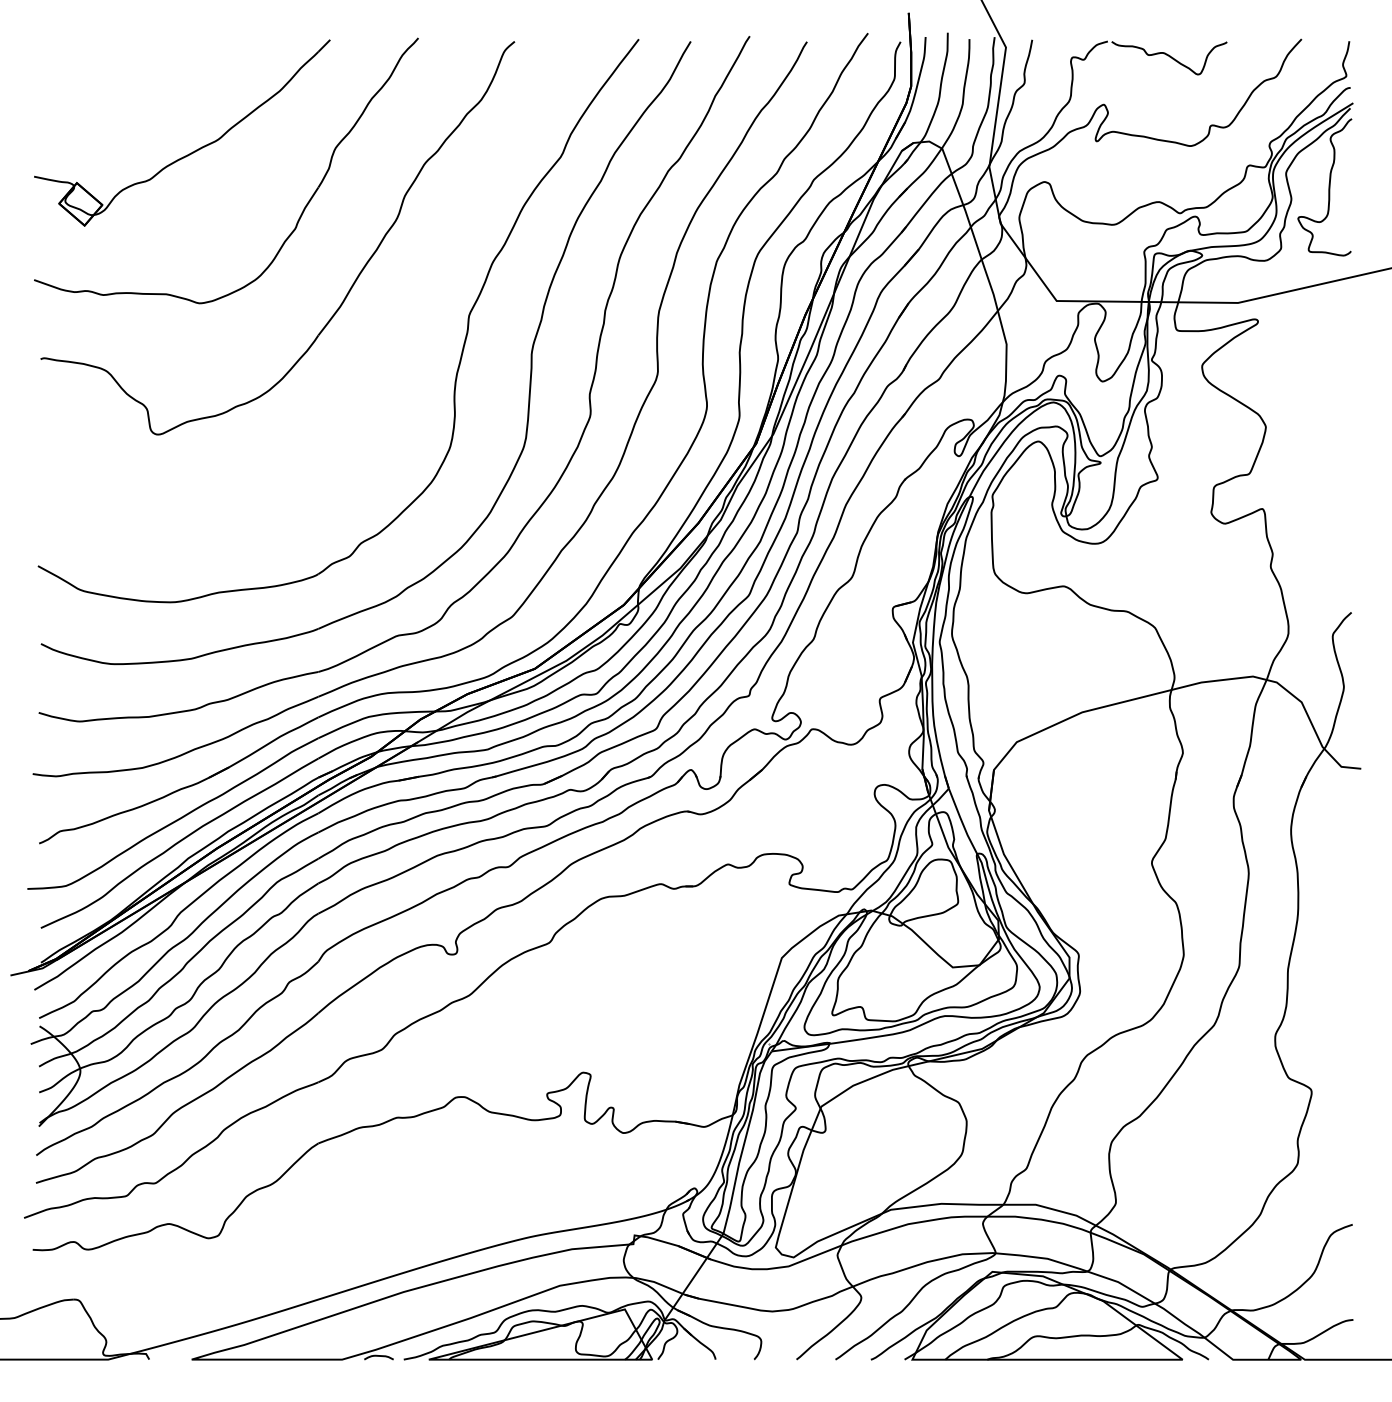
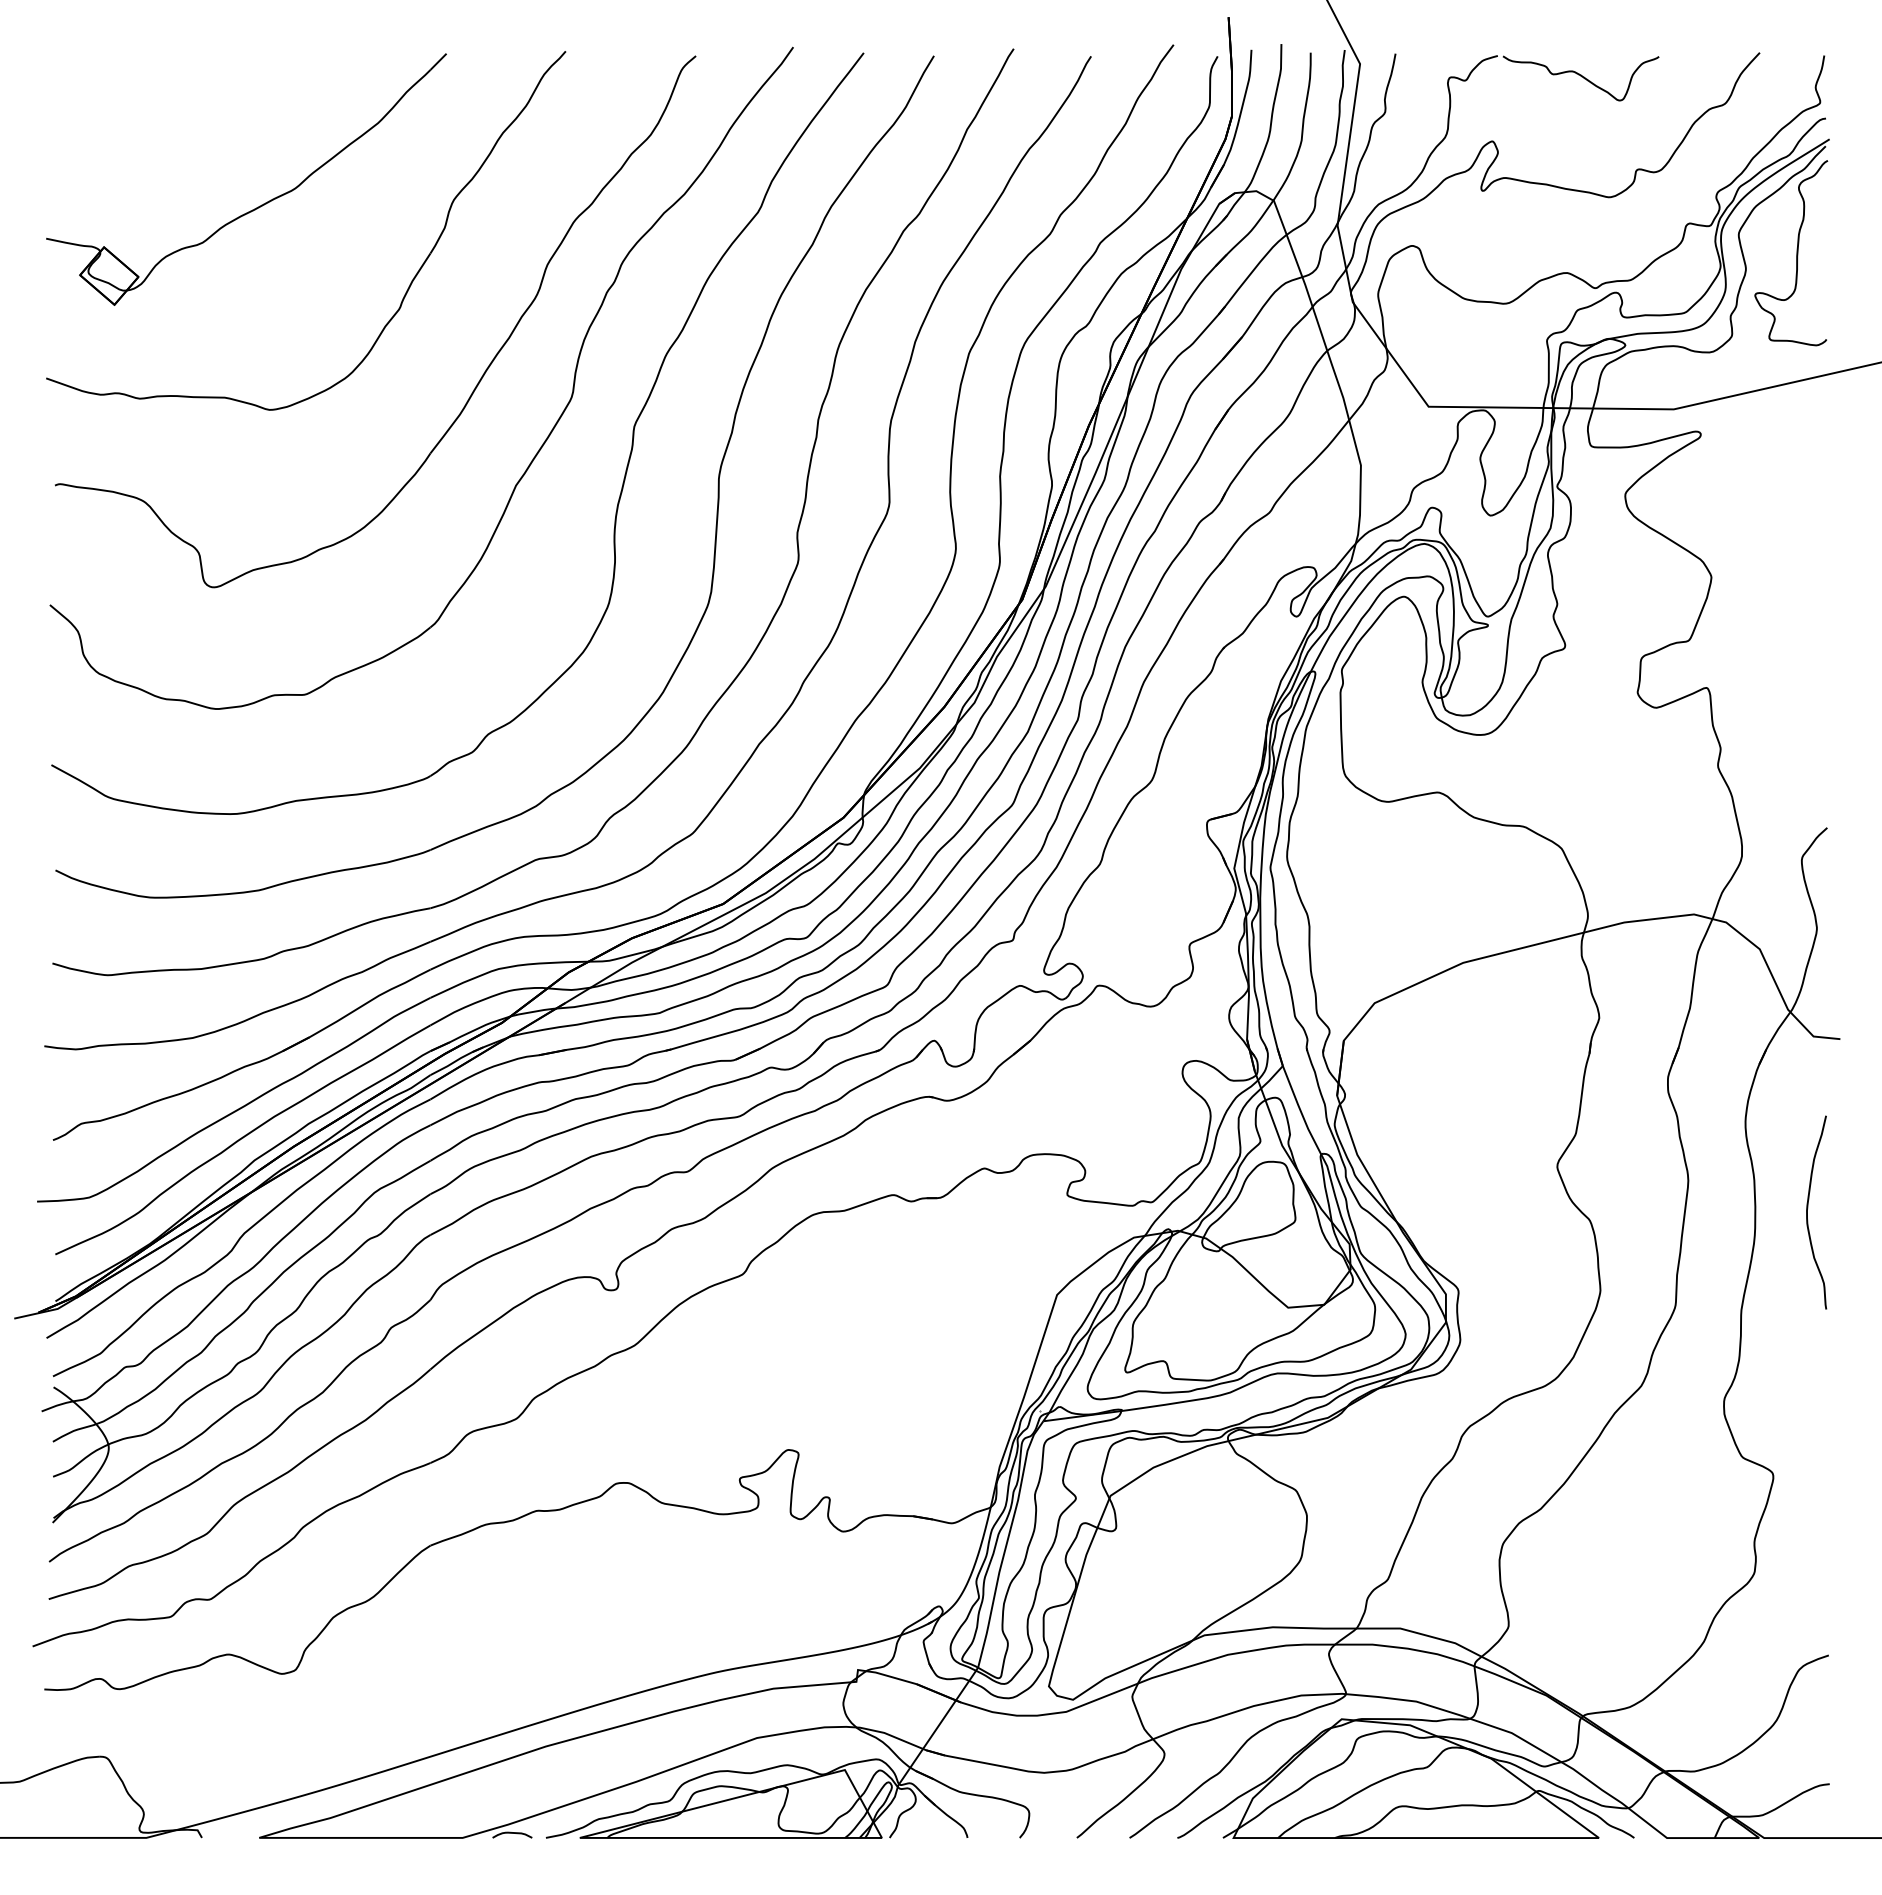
part: (396, 334) -> (536, 452), added
curve: (1337, 894) -> (1808, 1208), added

